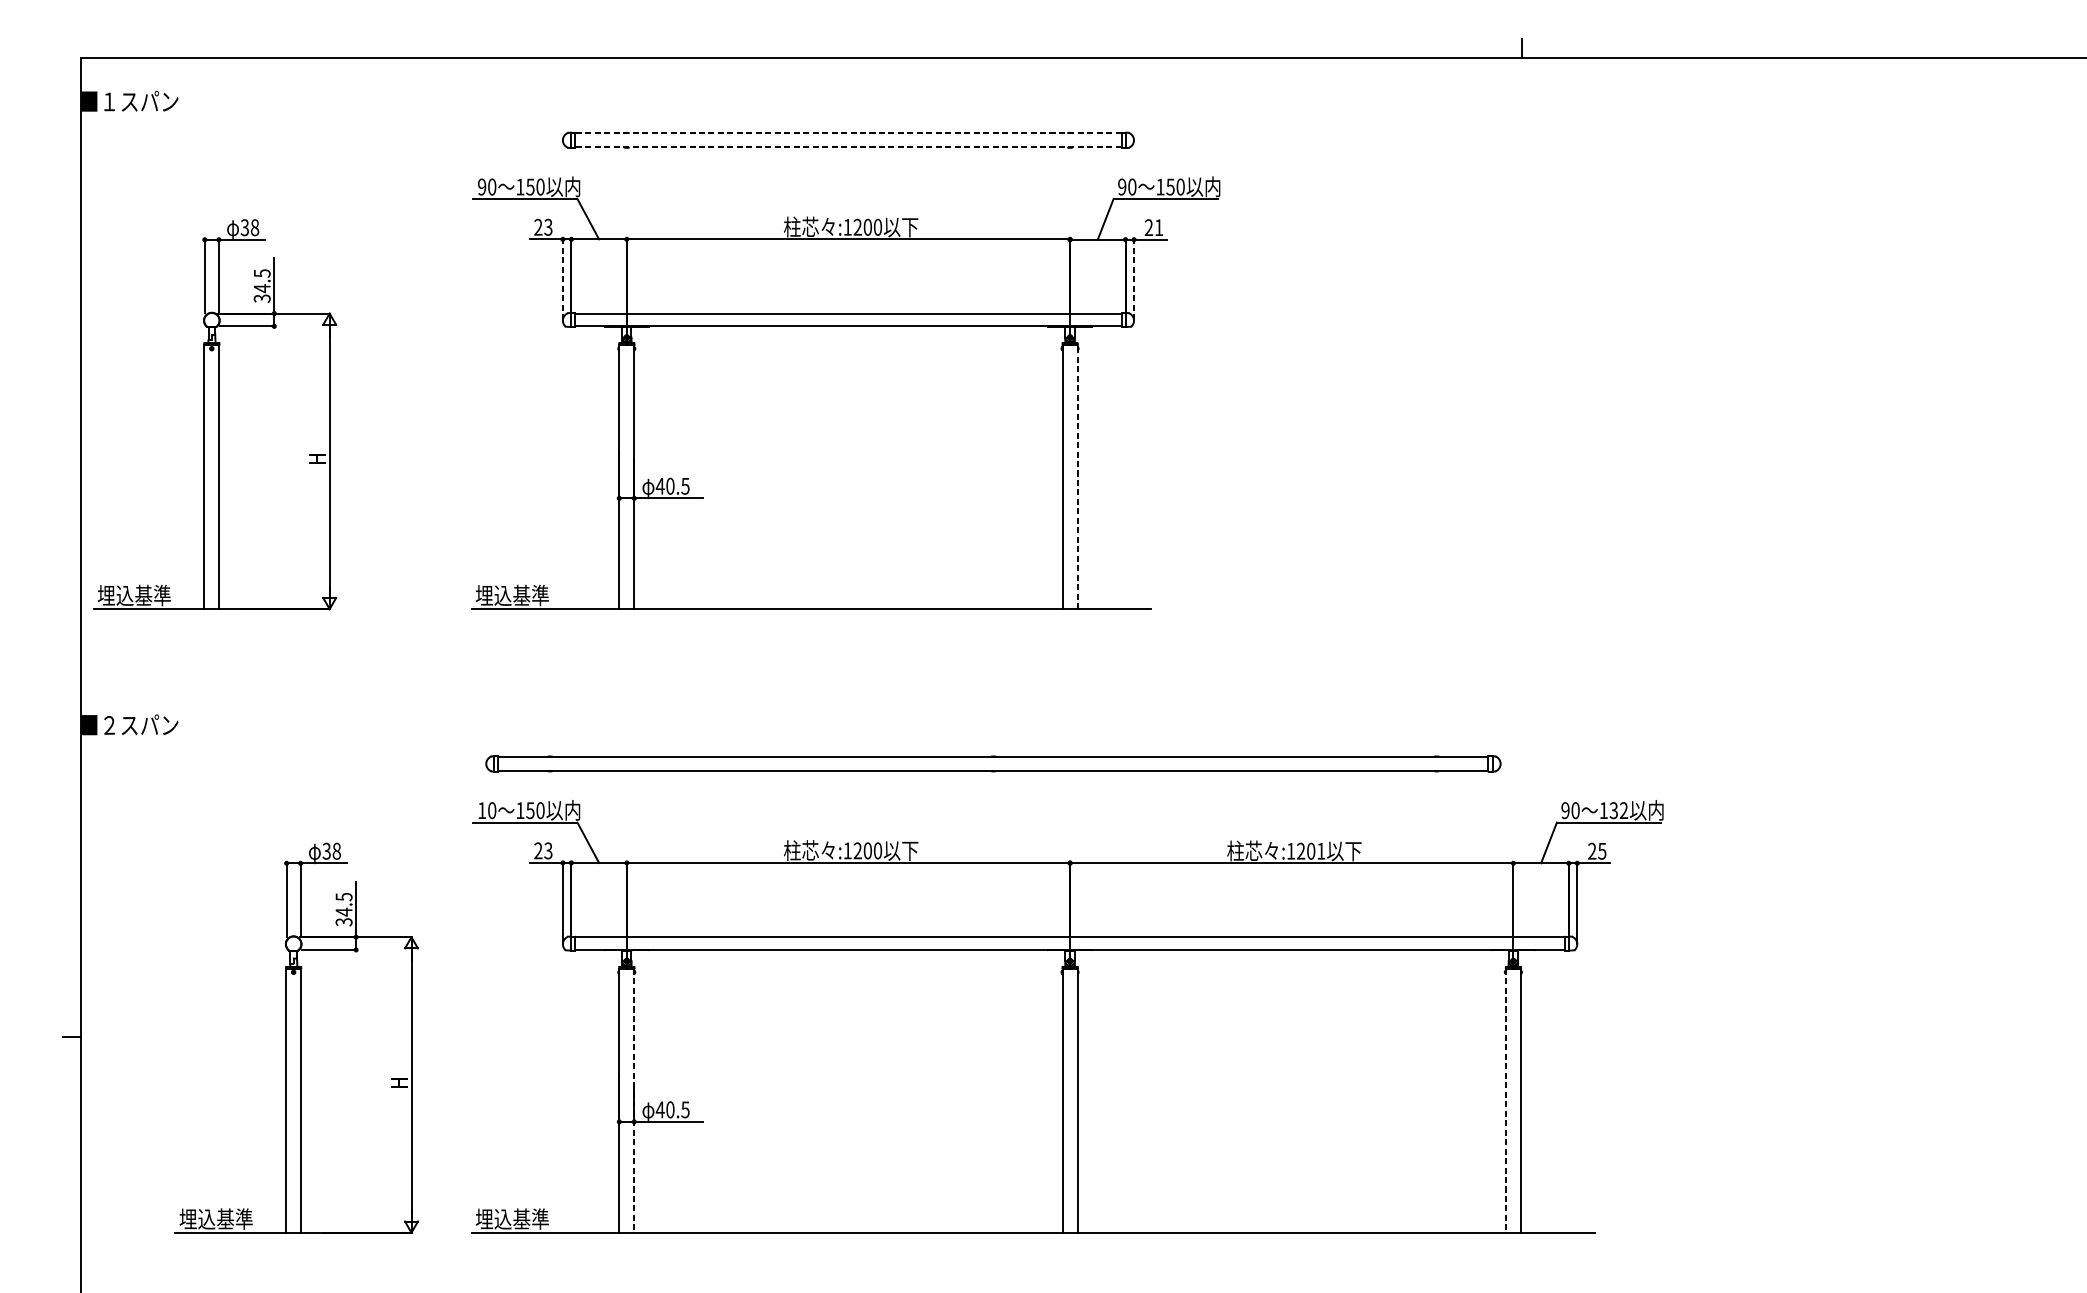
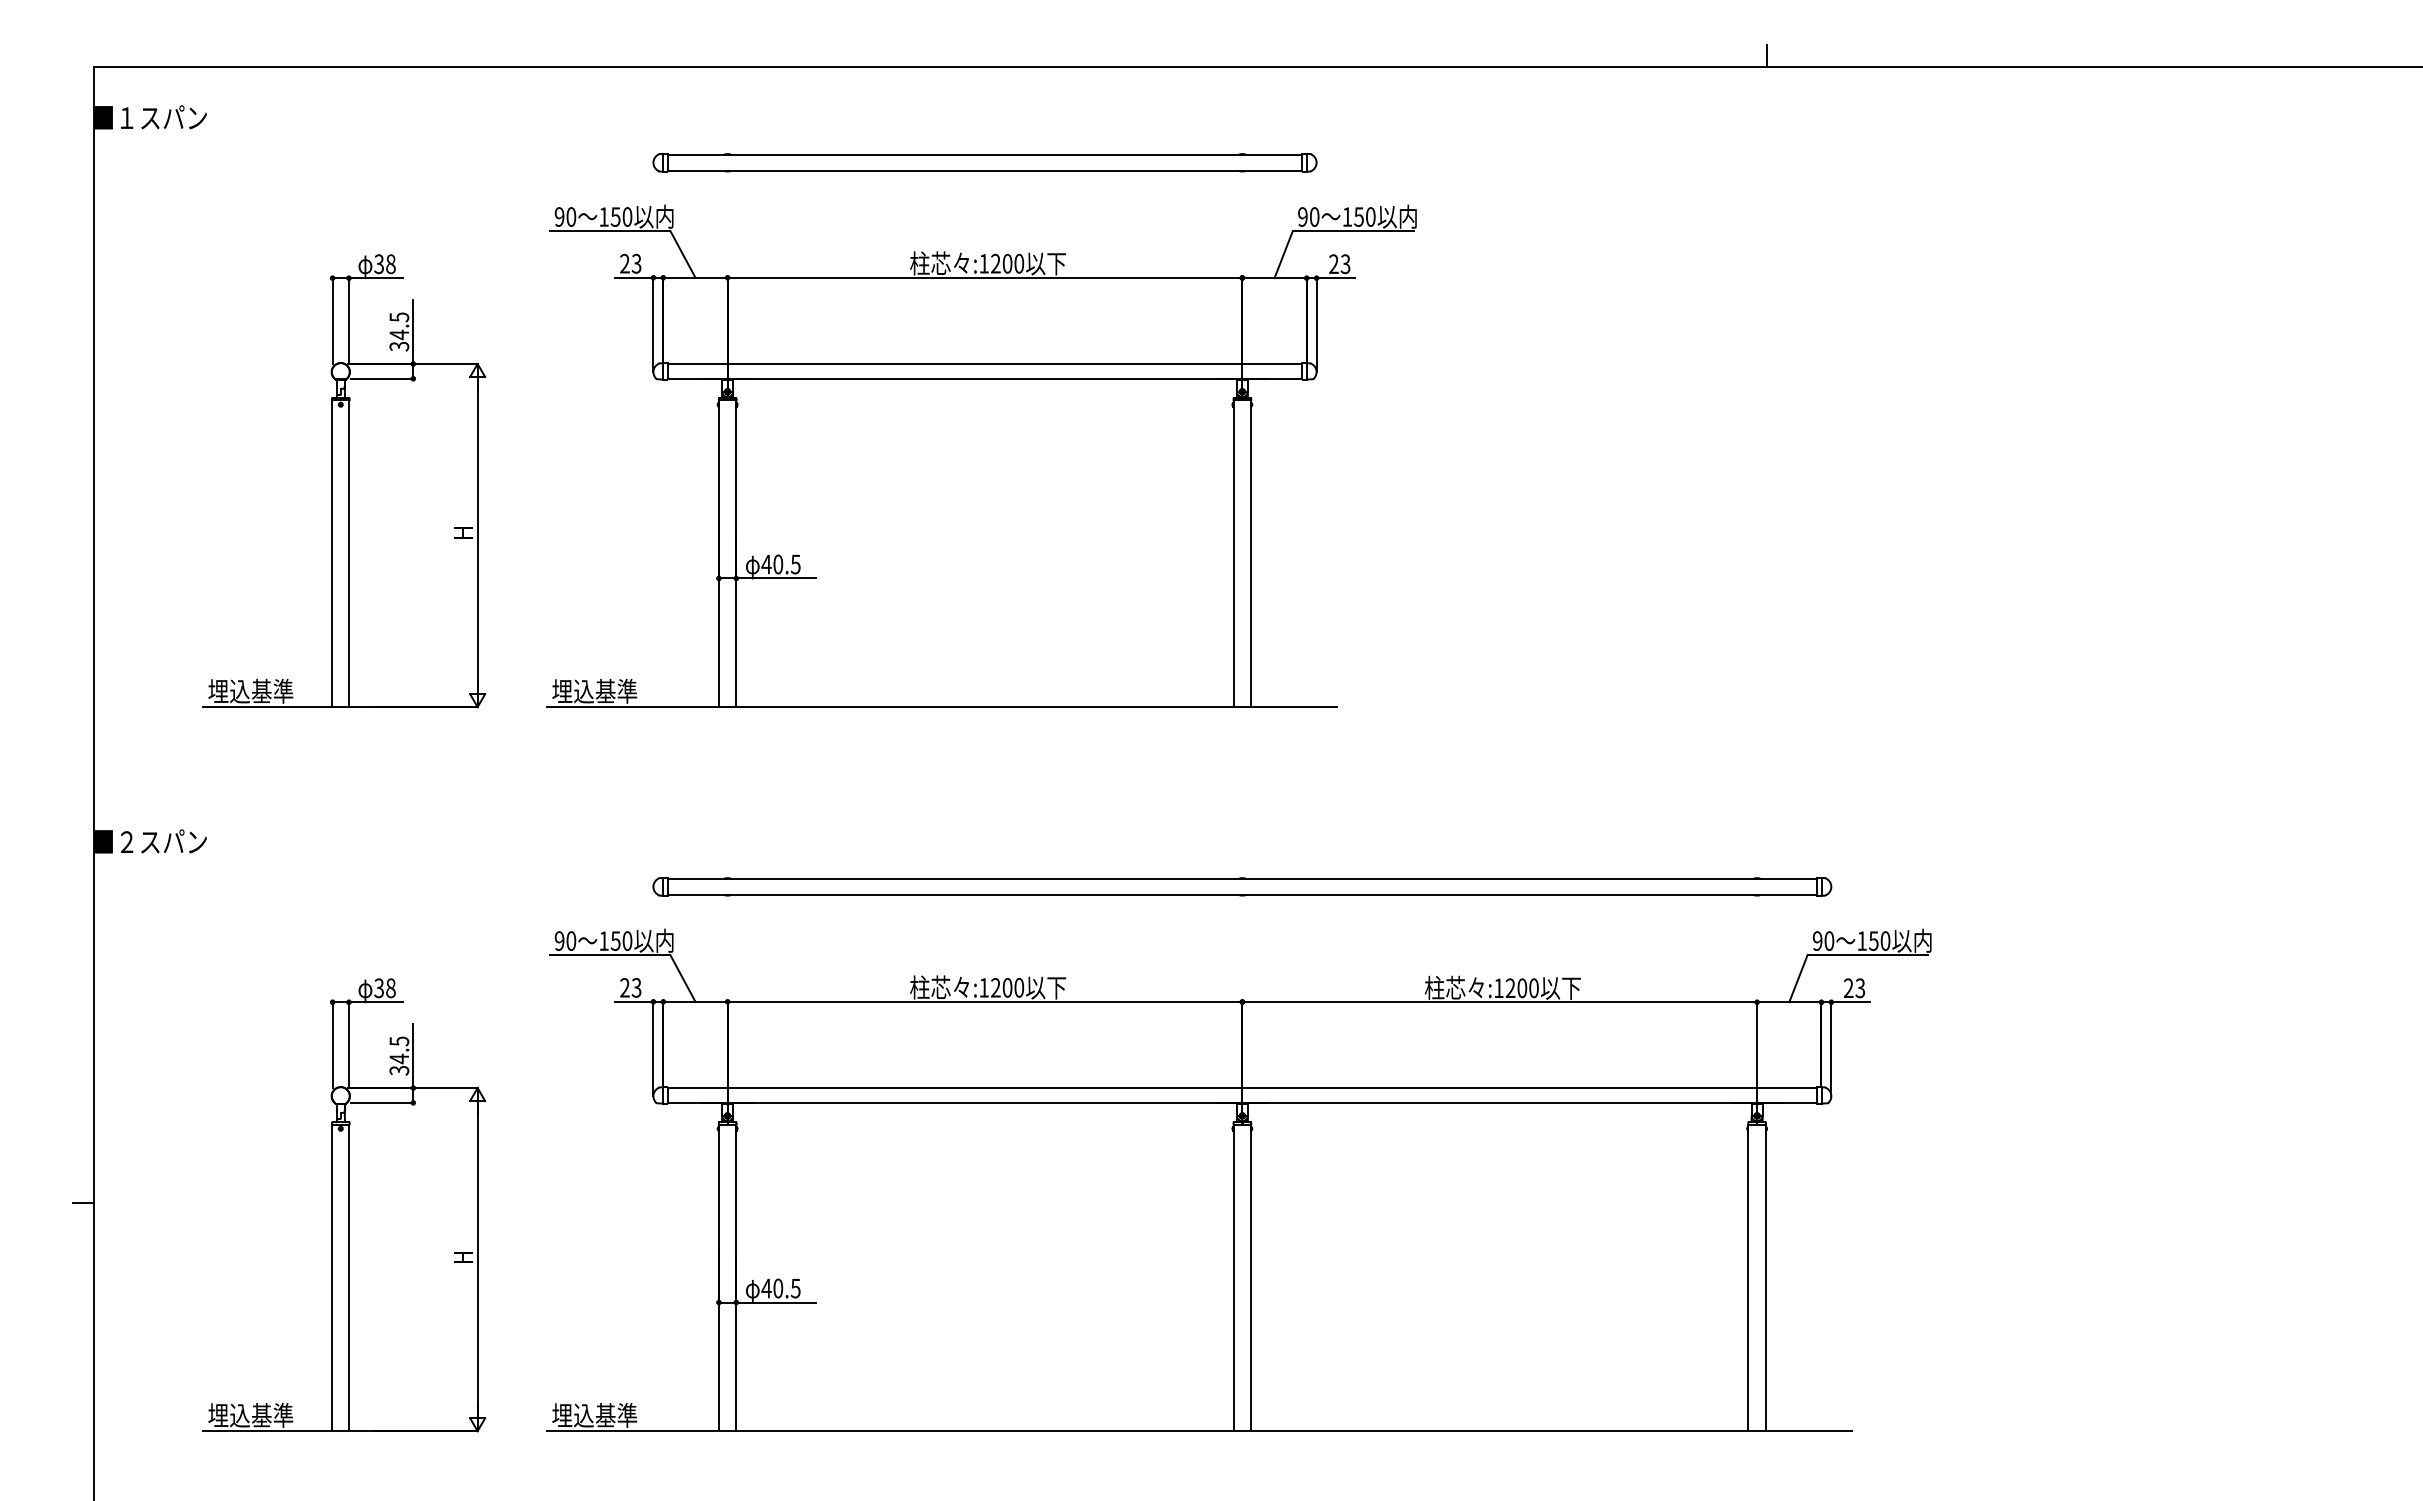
line: (848, 133) -> (984, 154), dashed -> solid
line: (848, 147) -> (984, 170), dashed -> solid
text: (1158, 227) -> (1345, 264), 21 -> 23
line: (562, 279) -> (653, 324), dashed -> solid
line: (1133, 279) -> (1316, 324), dashed -> solid
part: (215, 414) -> (344, 481), moved
line: (1077, 476) -> (1251, 553), dashed -> solid
part: (993, 763) -> (1242, 886), moved
text: (481, 810) -> (559, 940), 10 -> 90
text: (1618, 810) -> (1879, 940), 132 -> 150
text: (1602, 850) -> (1860, 987), 25 -> 23
text: (1320, 851) -> (1533, 988), :1201 -> :1200
line: (634, 1101) -> (736, 1278), dashed -> solid
line: (1505, 1101) -> (1748, 1278), dashed -> solid

